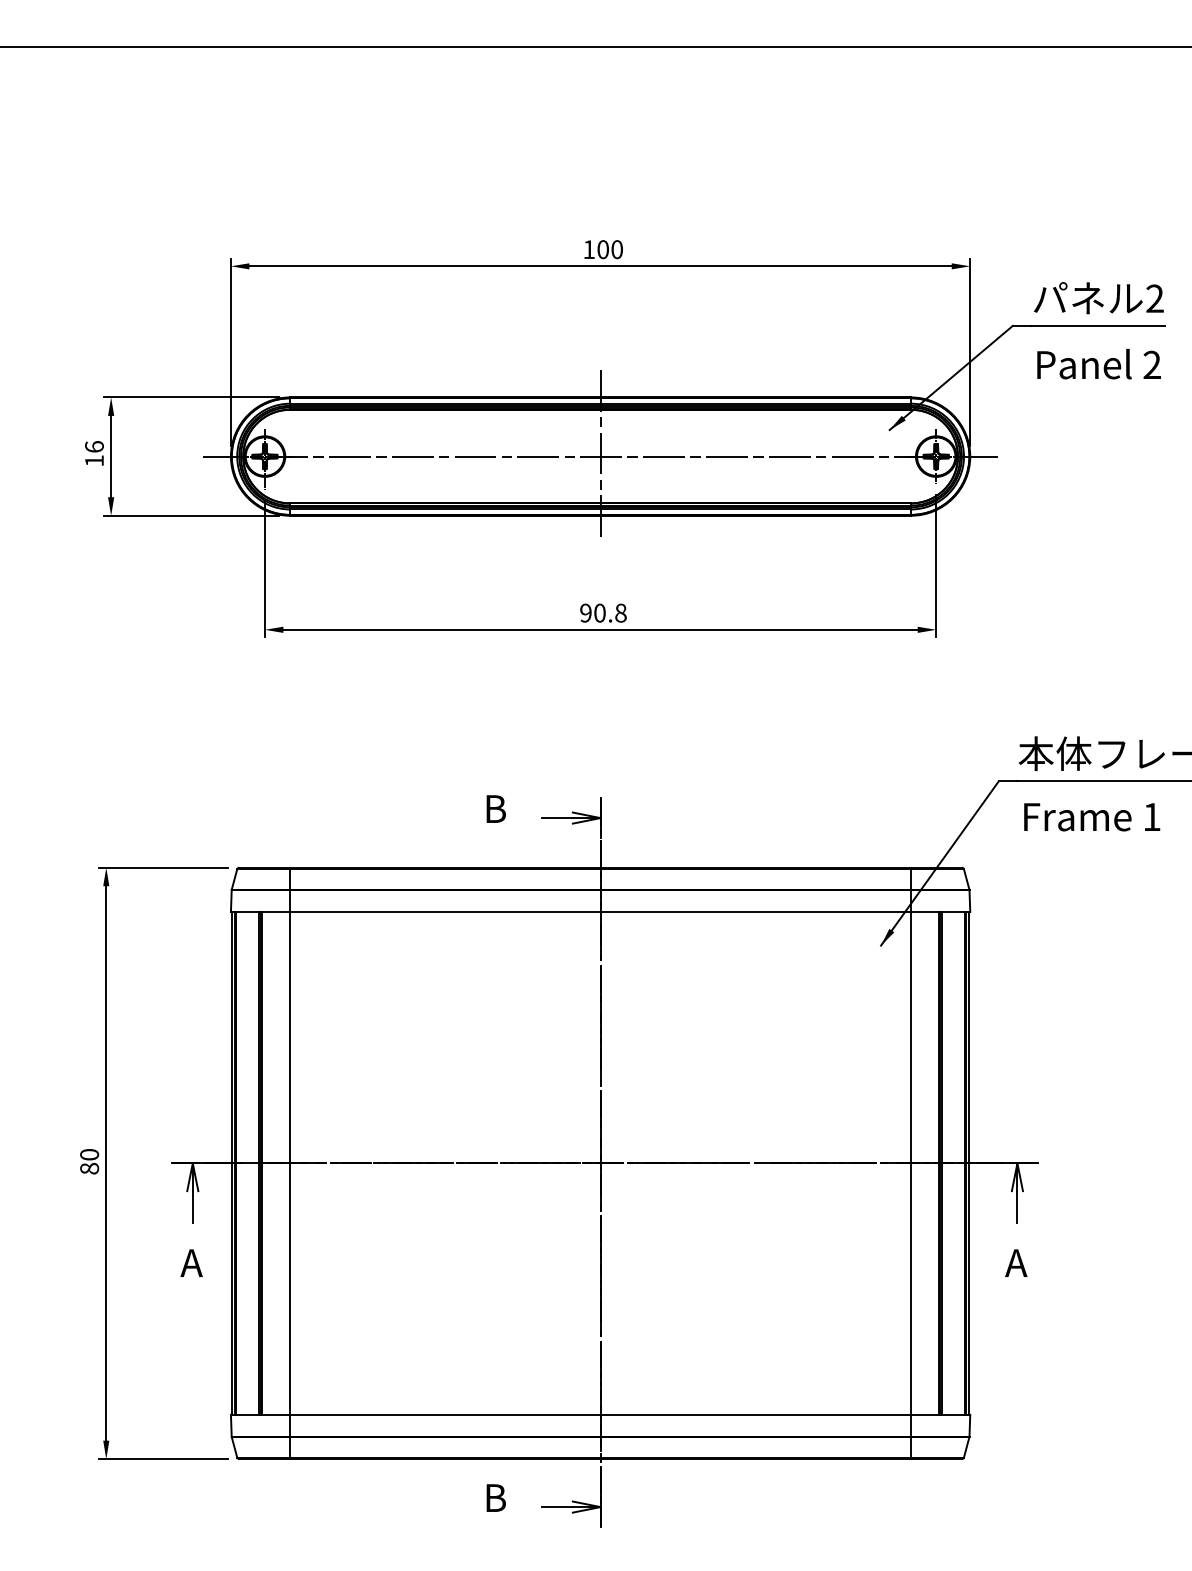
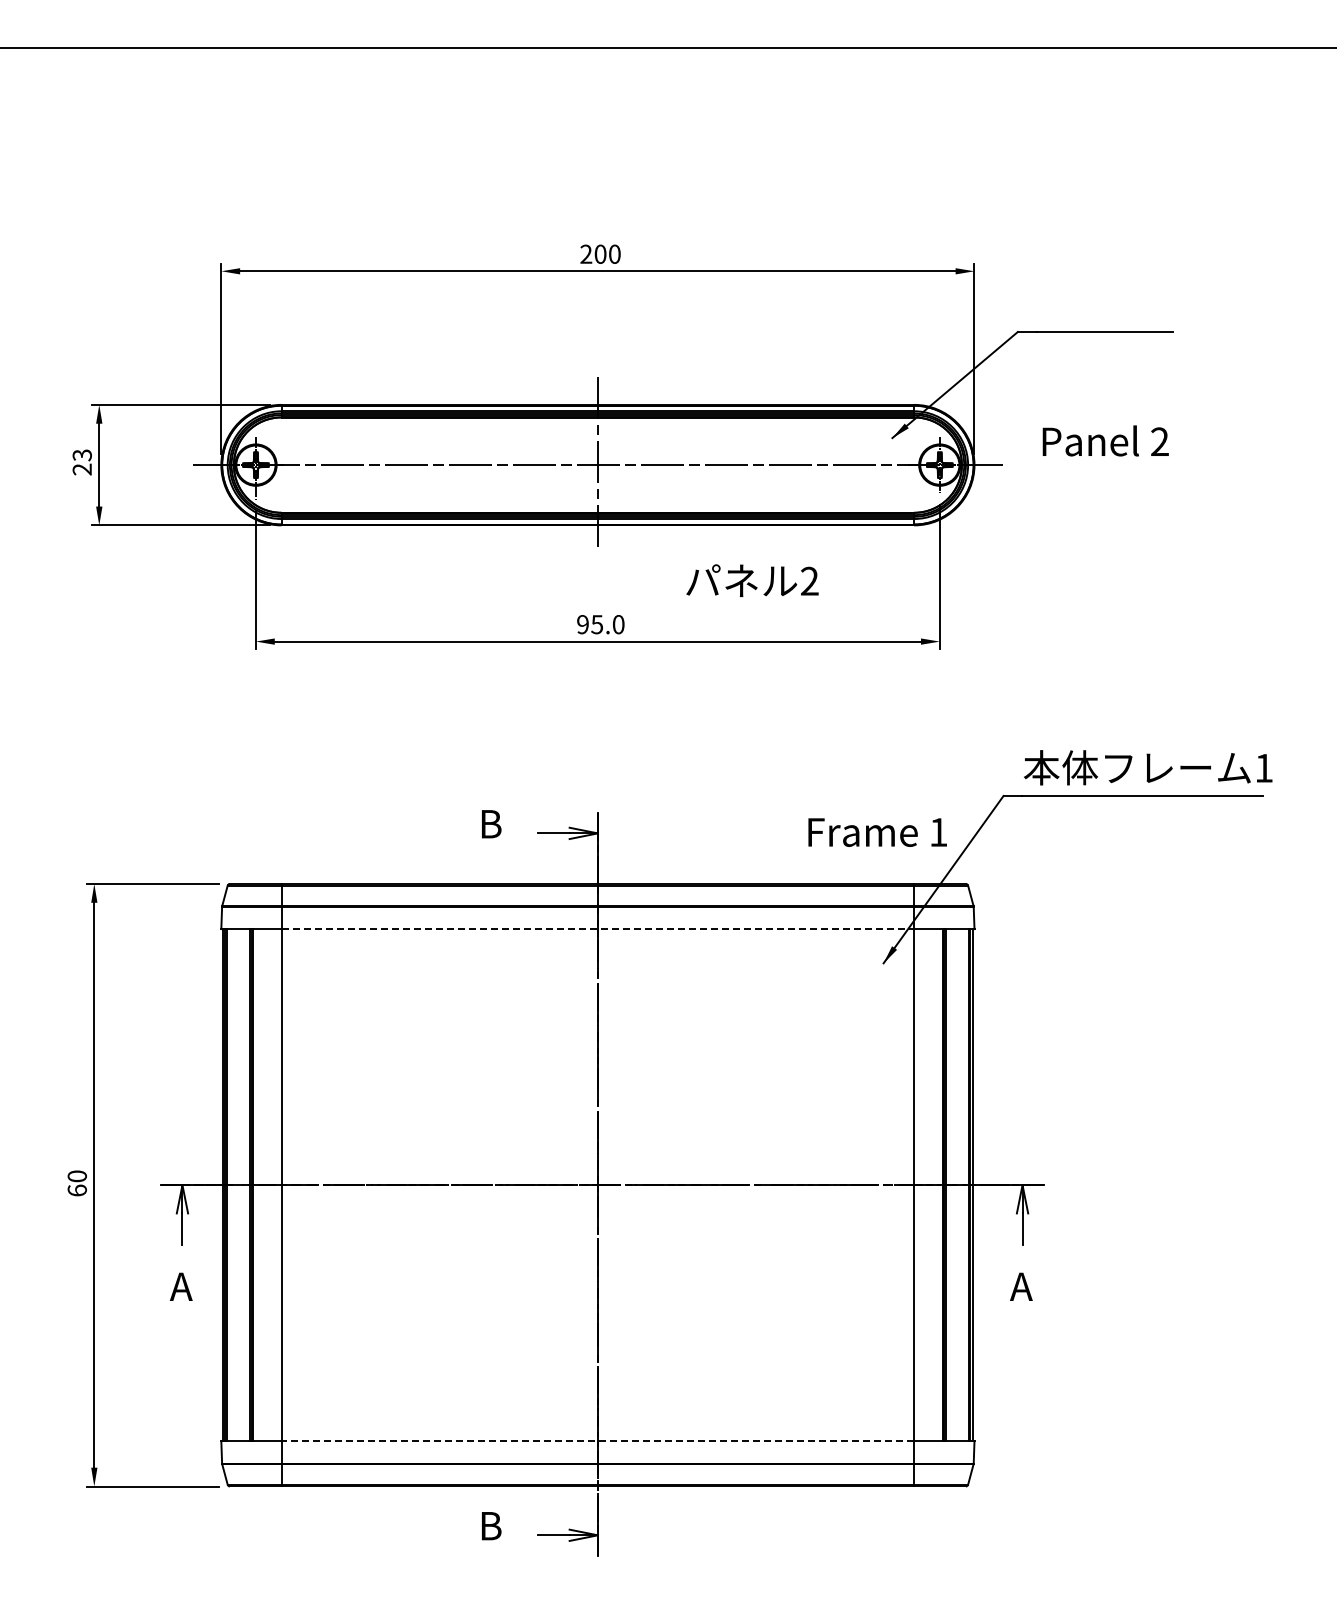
text: (589, 248) -> (586, 253), 100 -> 200
text: (1098, 297) -> (752, 580), moved
text: (1098, 363) -> (1105, 440), moved
text: (93, 454) -> (81, 462), 16 -> 23
text: (610, 613) -> (607, 624), 90.8 -> 95.0
text: (1091, 817) -> (877, 832), moved
line: (601, 912) -> (598, 929), solid -> dashed
text: (88, 1168) -> (76, 1190), 80 -> 60
line: (600, 1415) -> (597, 1441), solid -> dashed

